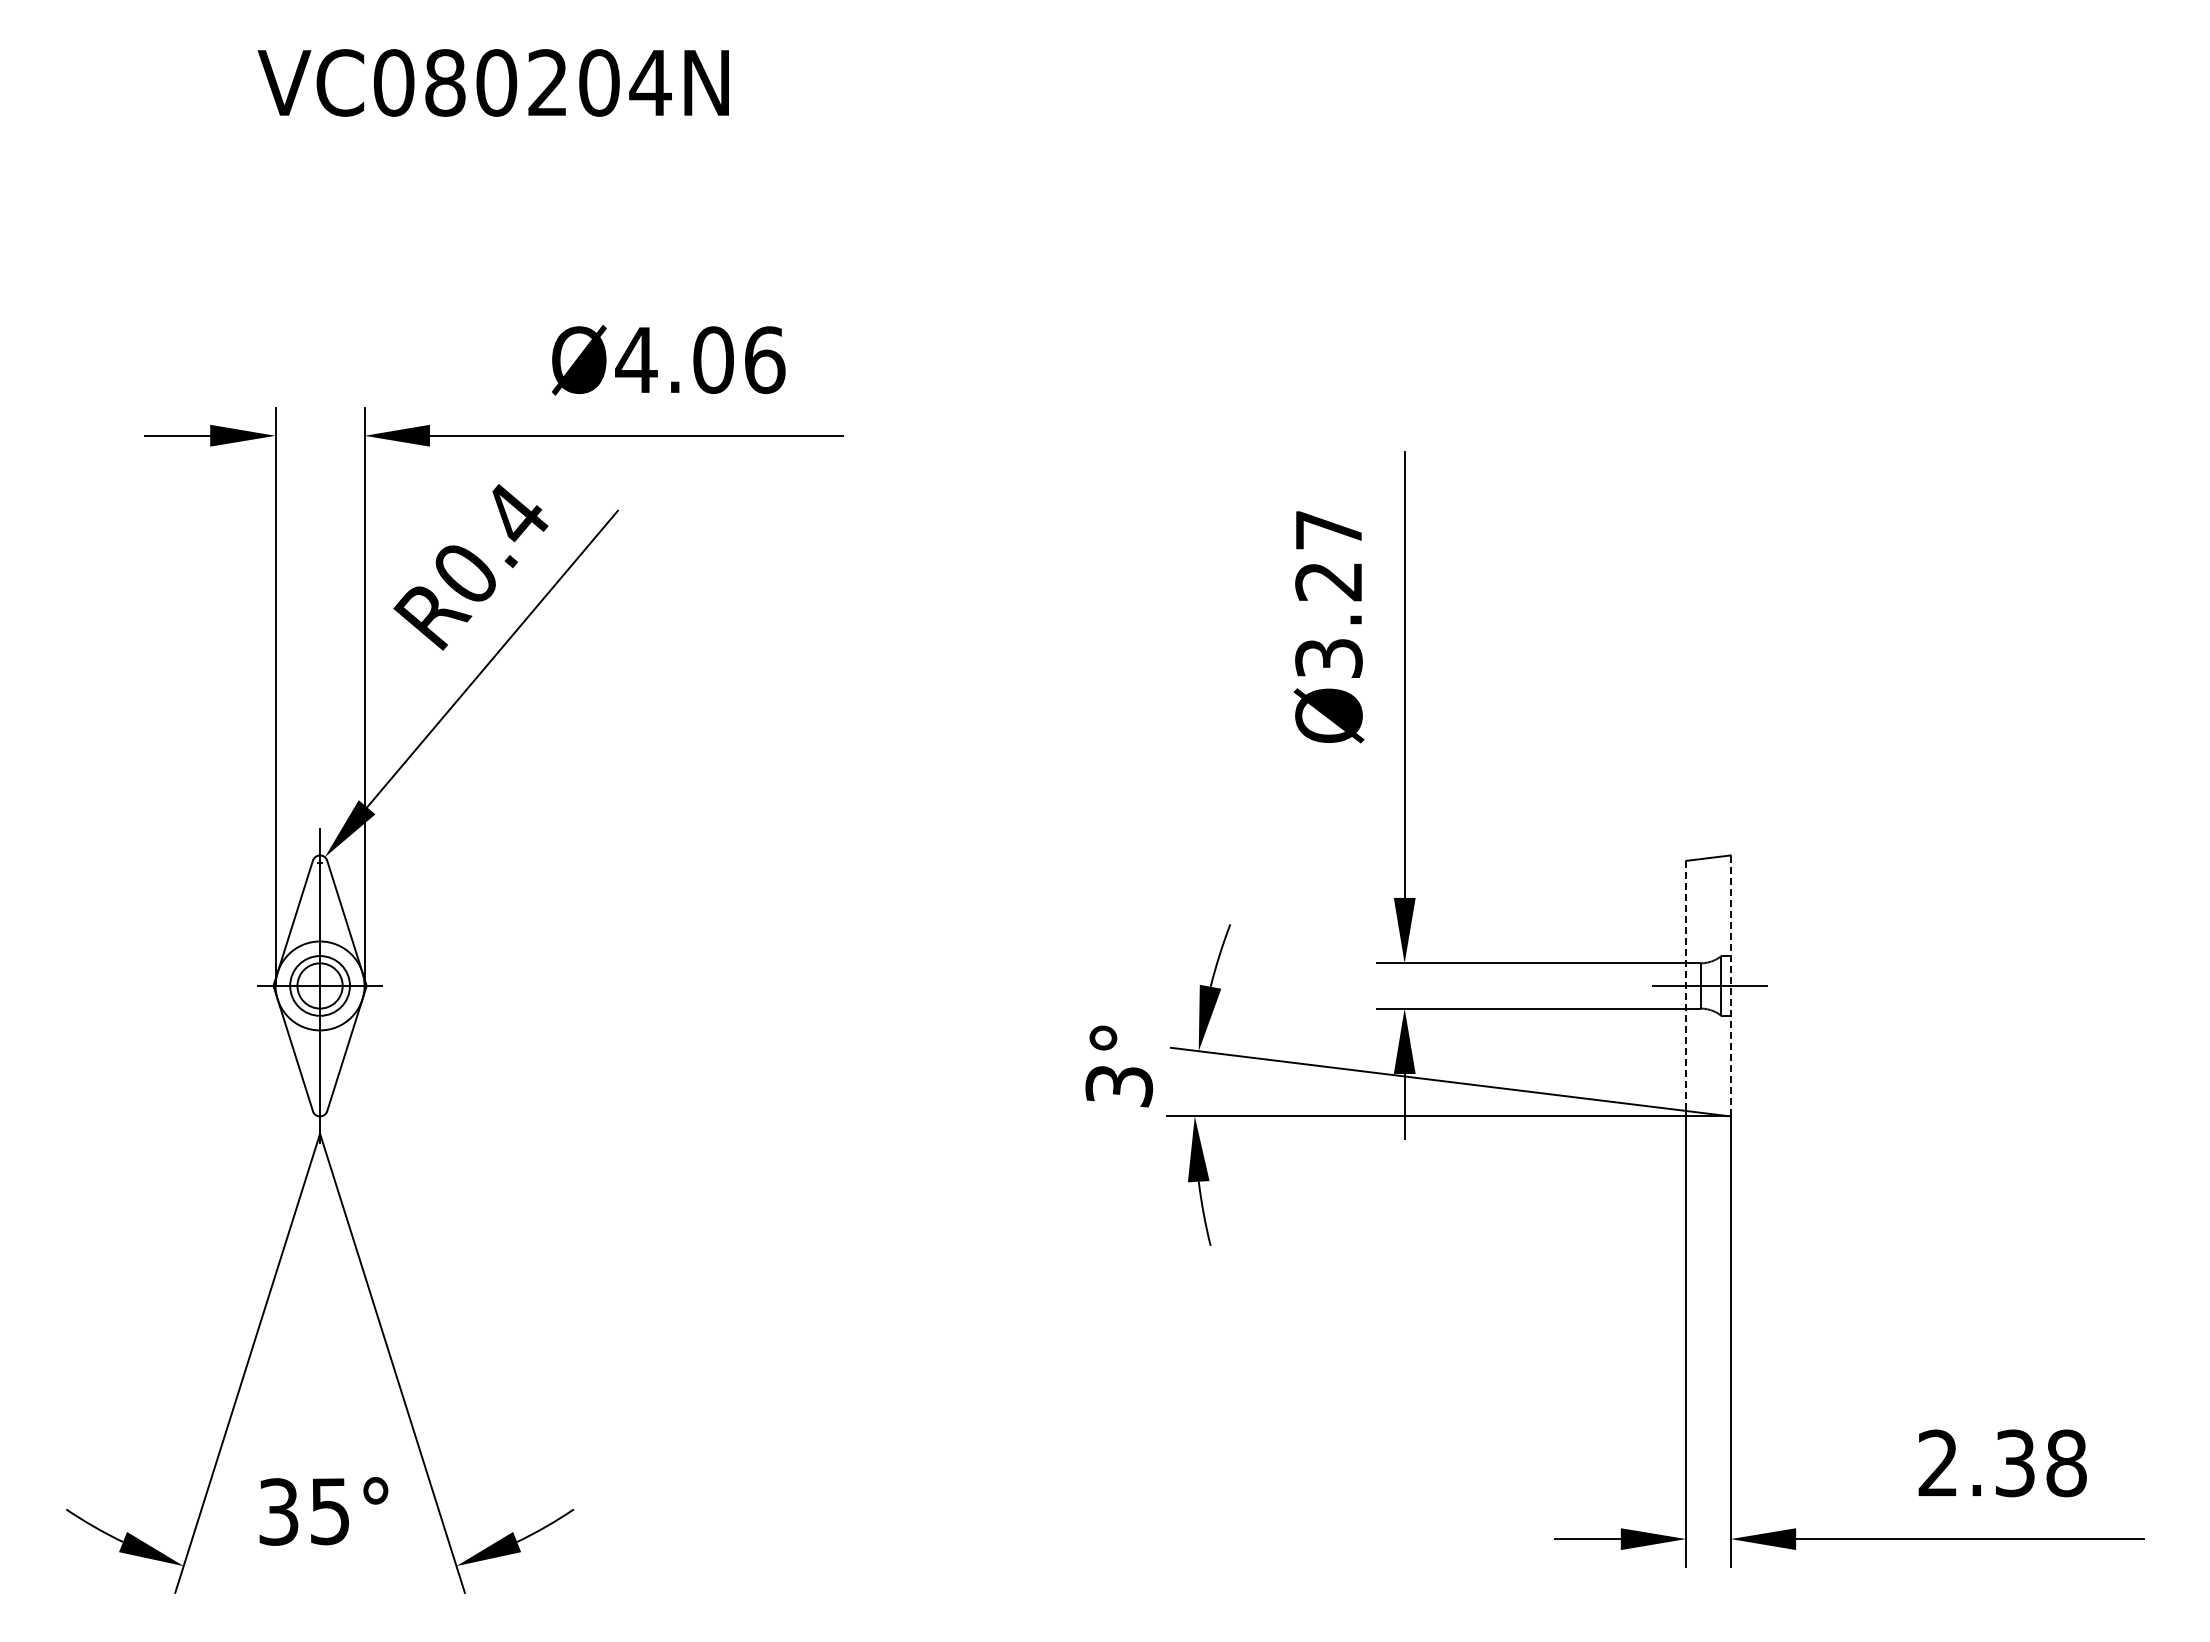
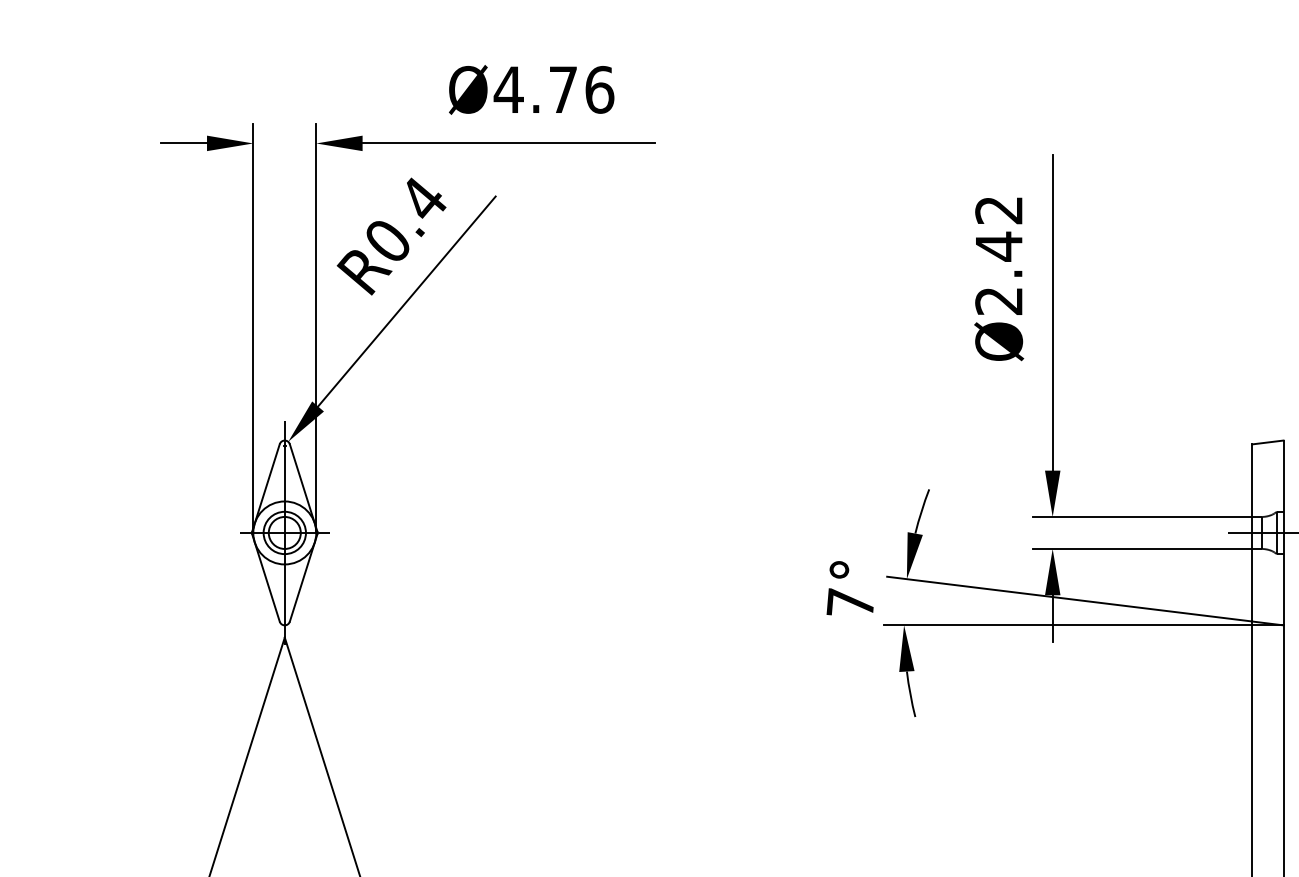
text: (713, 359) -> (563, 89), Ø4.06 -> Ø4.76
text: (1328, 594) -> (998, 255), Ø3.27 -> Ø2.42
line: (1730, 985) -> (1283, 532), dashed -> solid
line: (1686, 986) -> (1252, 533), dashed -> solid
text: (1119, 1085) -> (850, 603), 3° -> 7°

